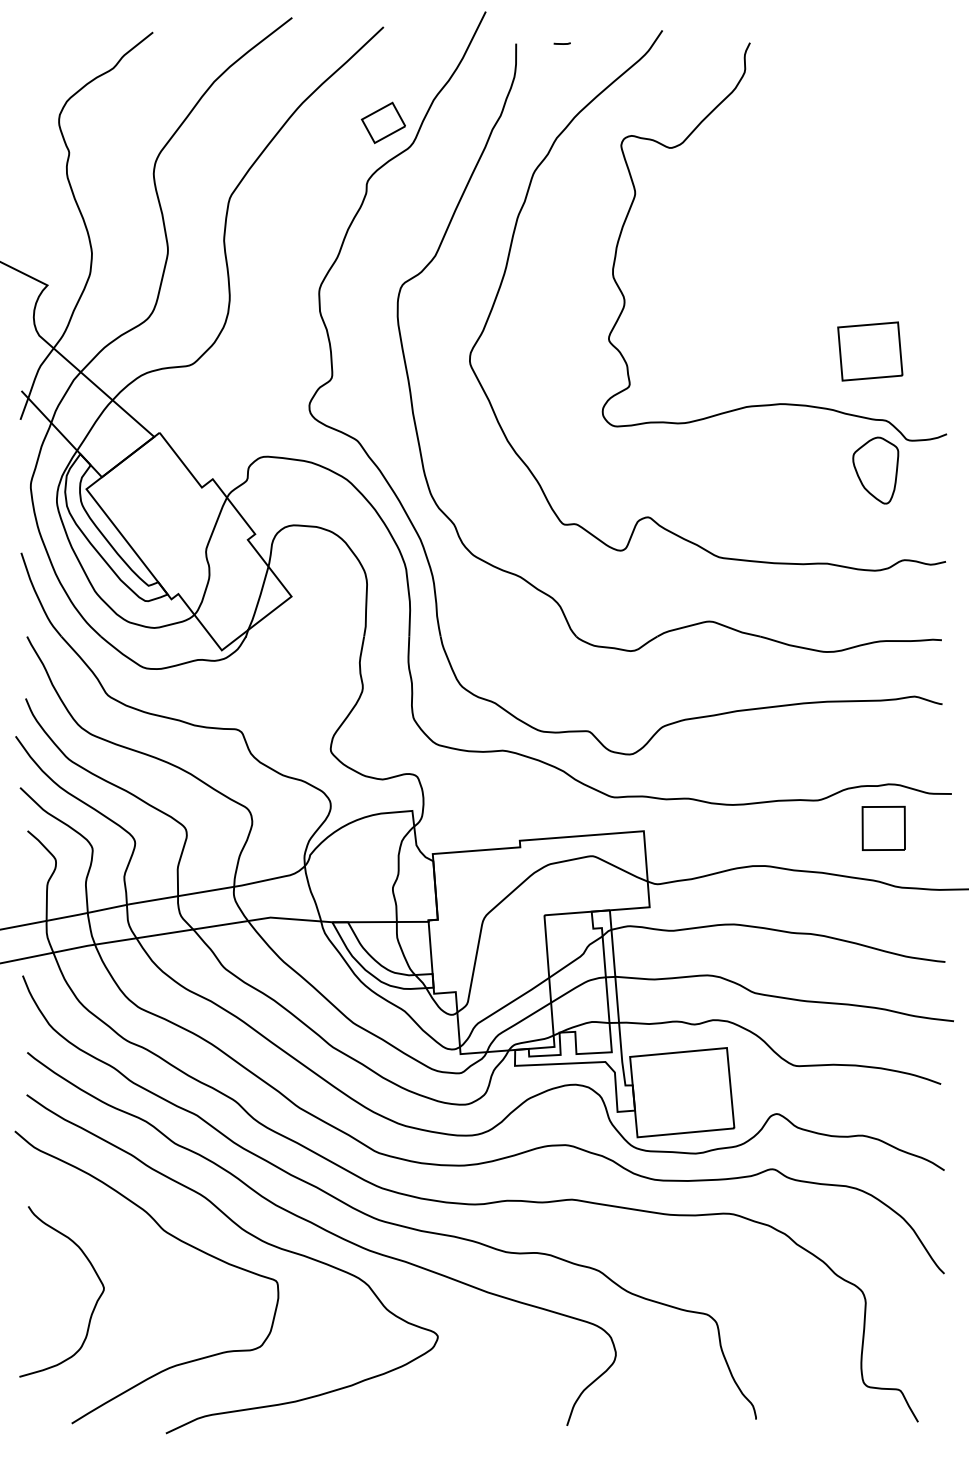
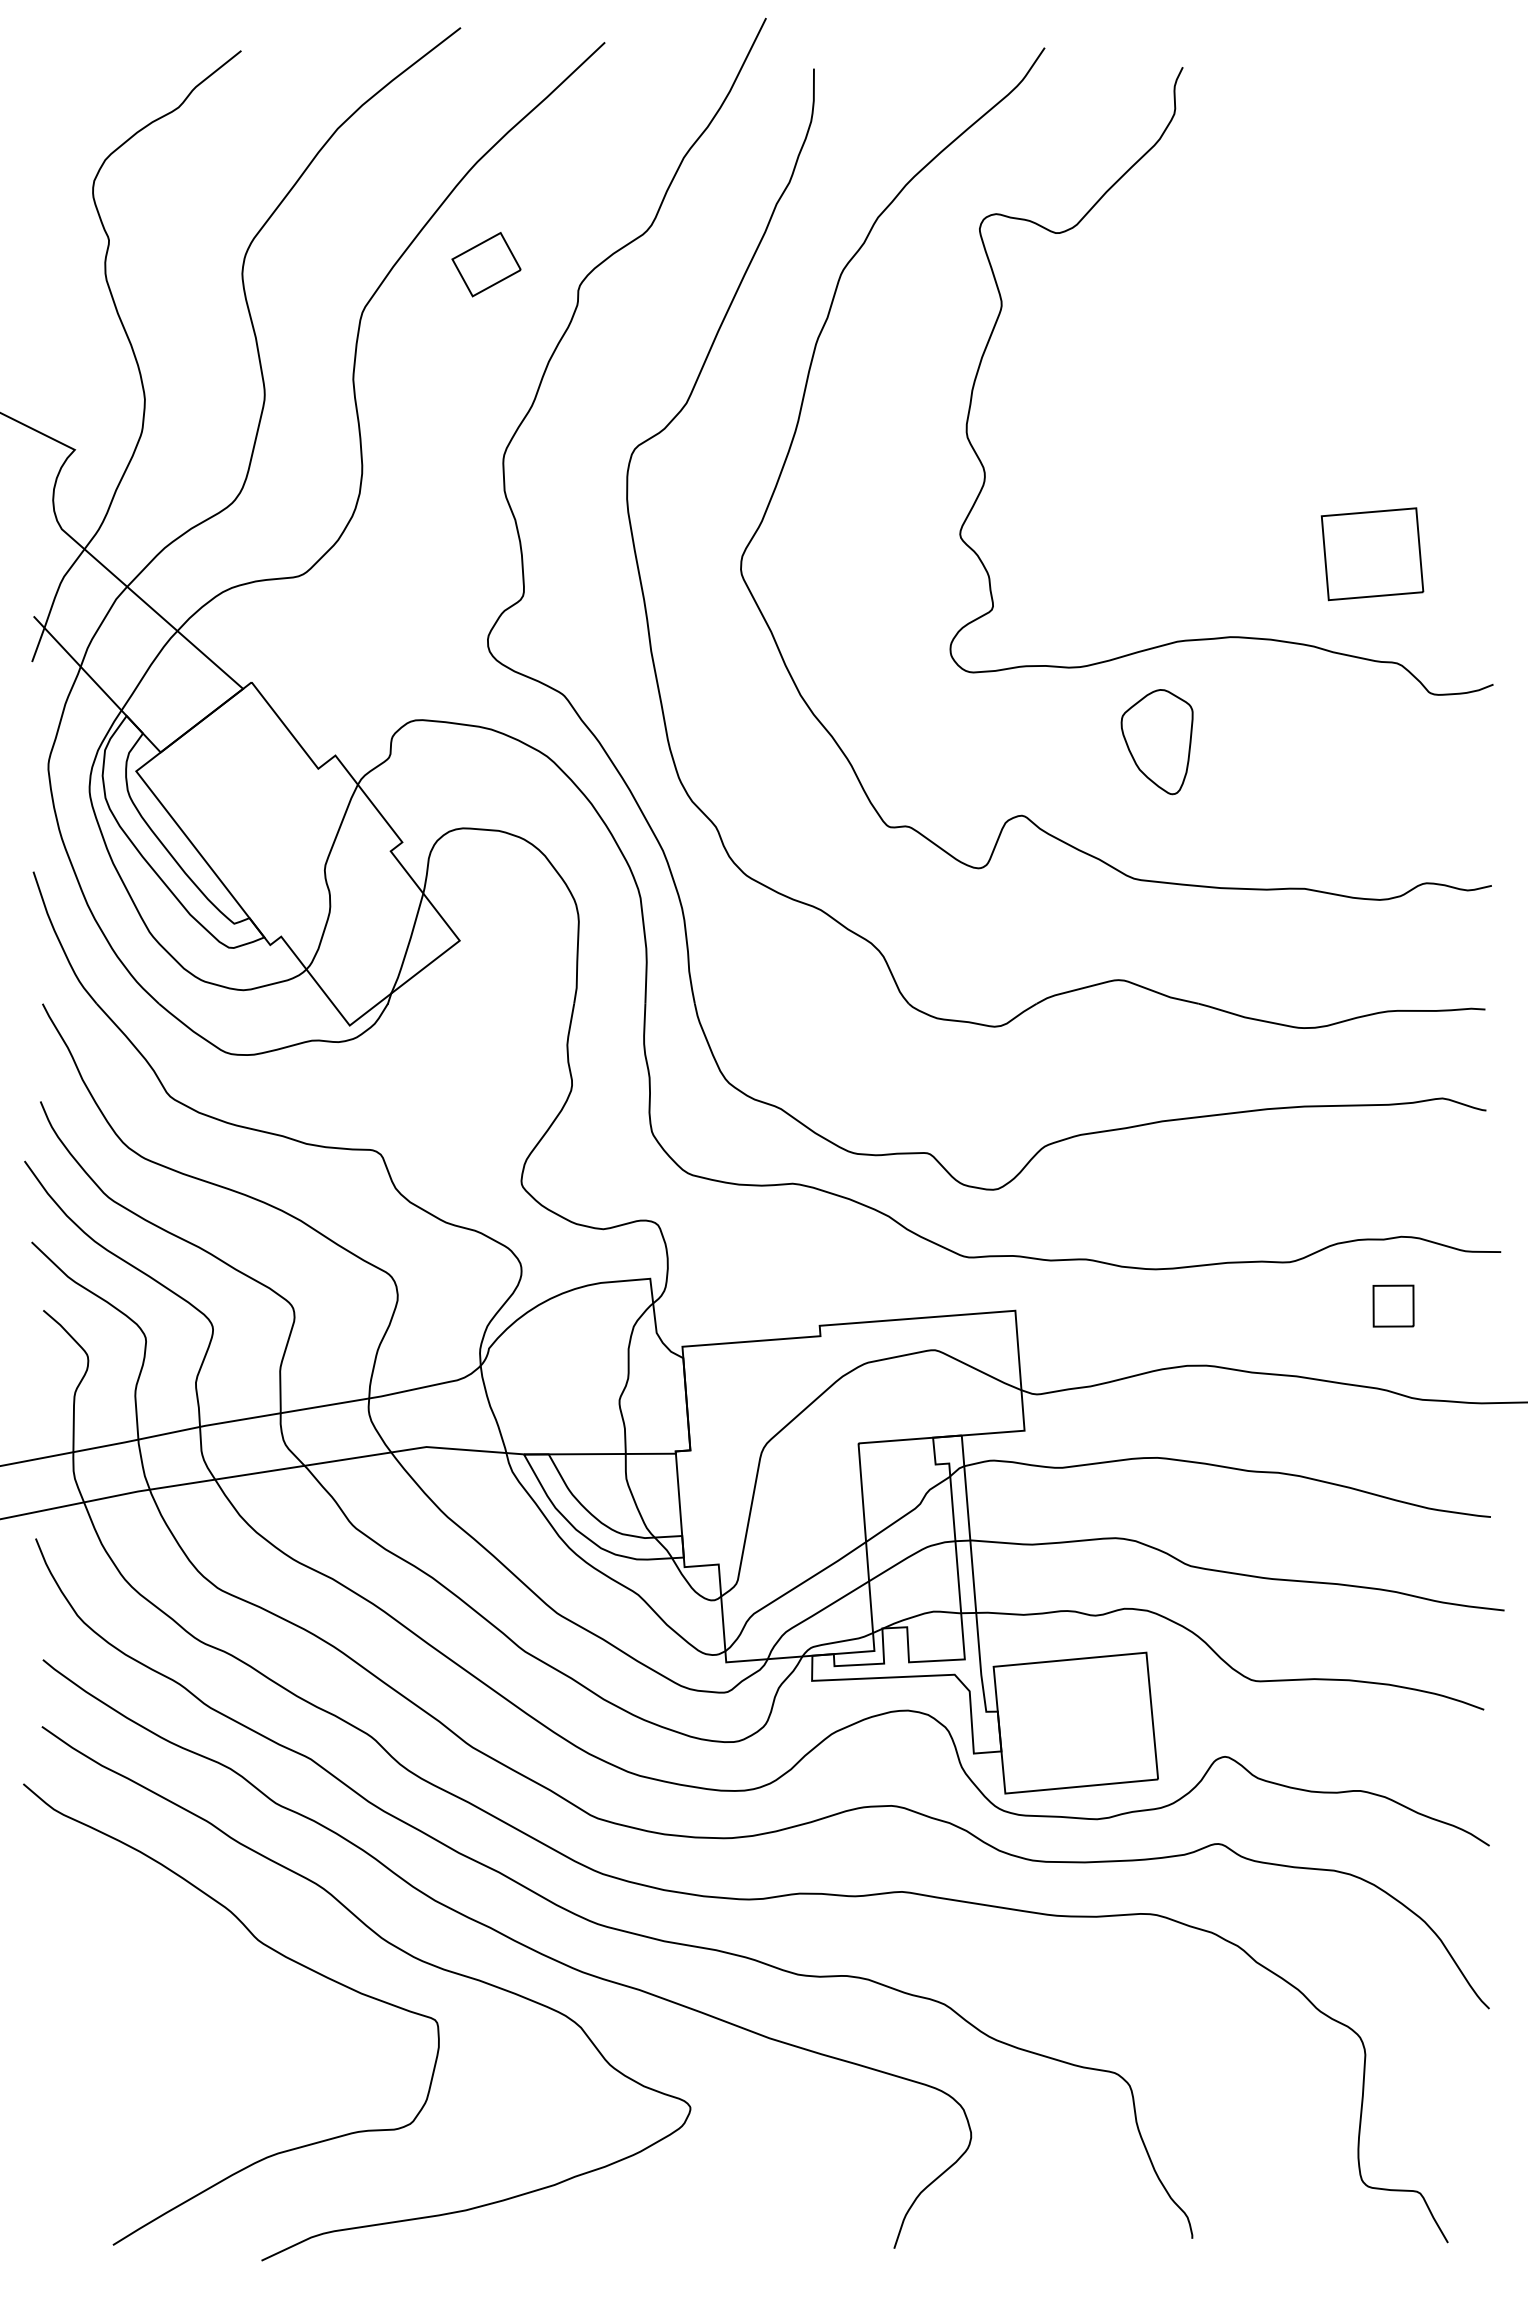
line: (561, 43) -> (885, 68), removed
part: (382, 122) -> (484, 263), moved
part: (875, 470) -> (1156, 741), moved
part: (883, 827) -> (1393, 1304), size x0.6
curve: (95, 1302) -> (150, 2054), removed

